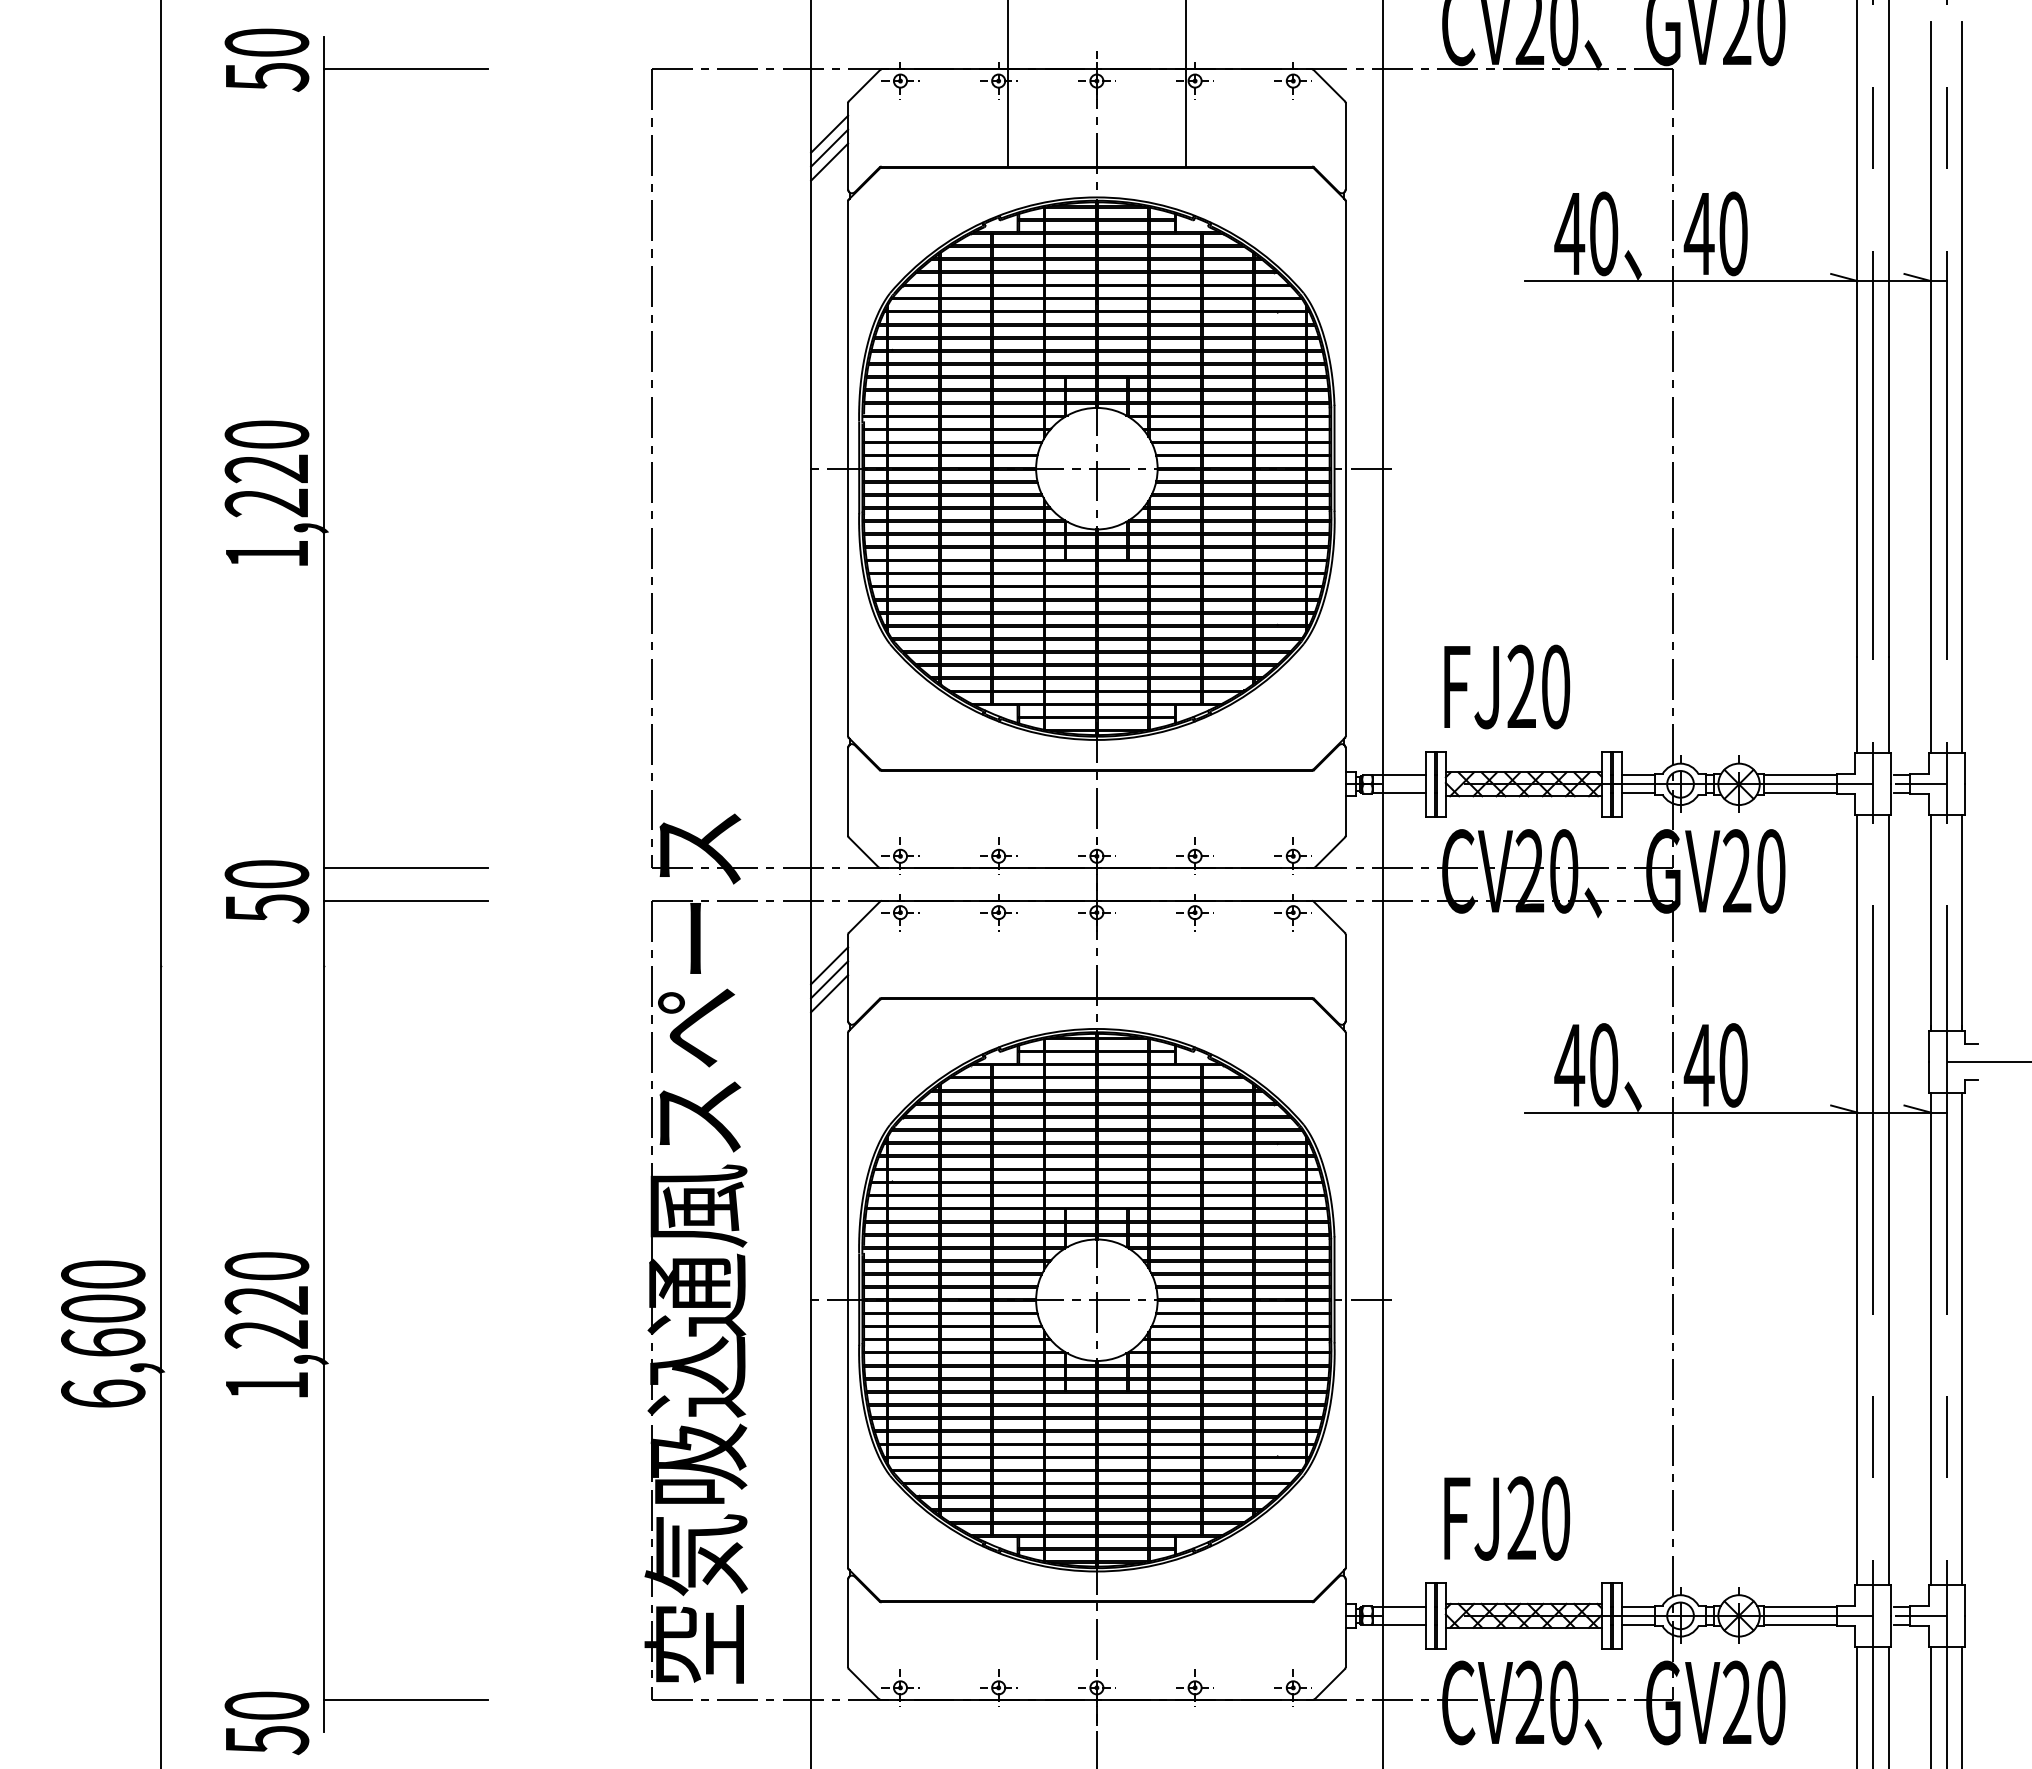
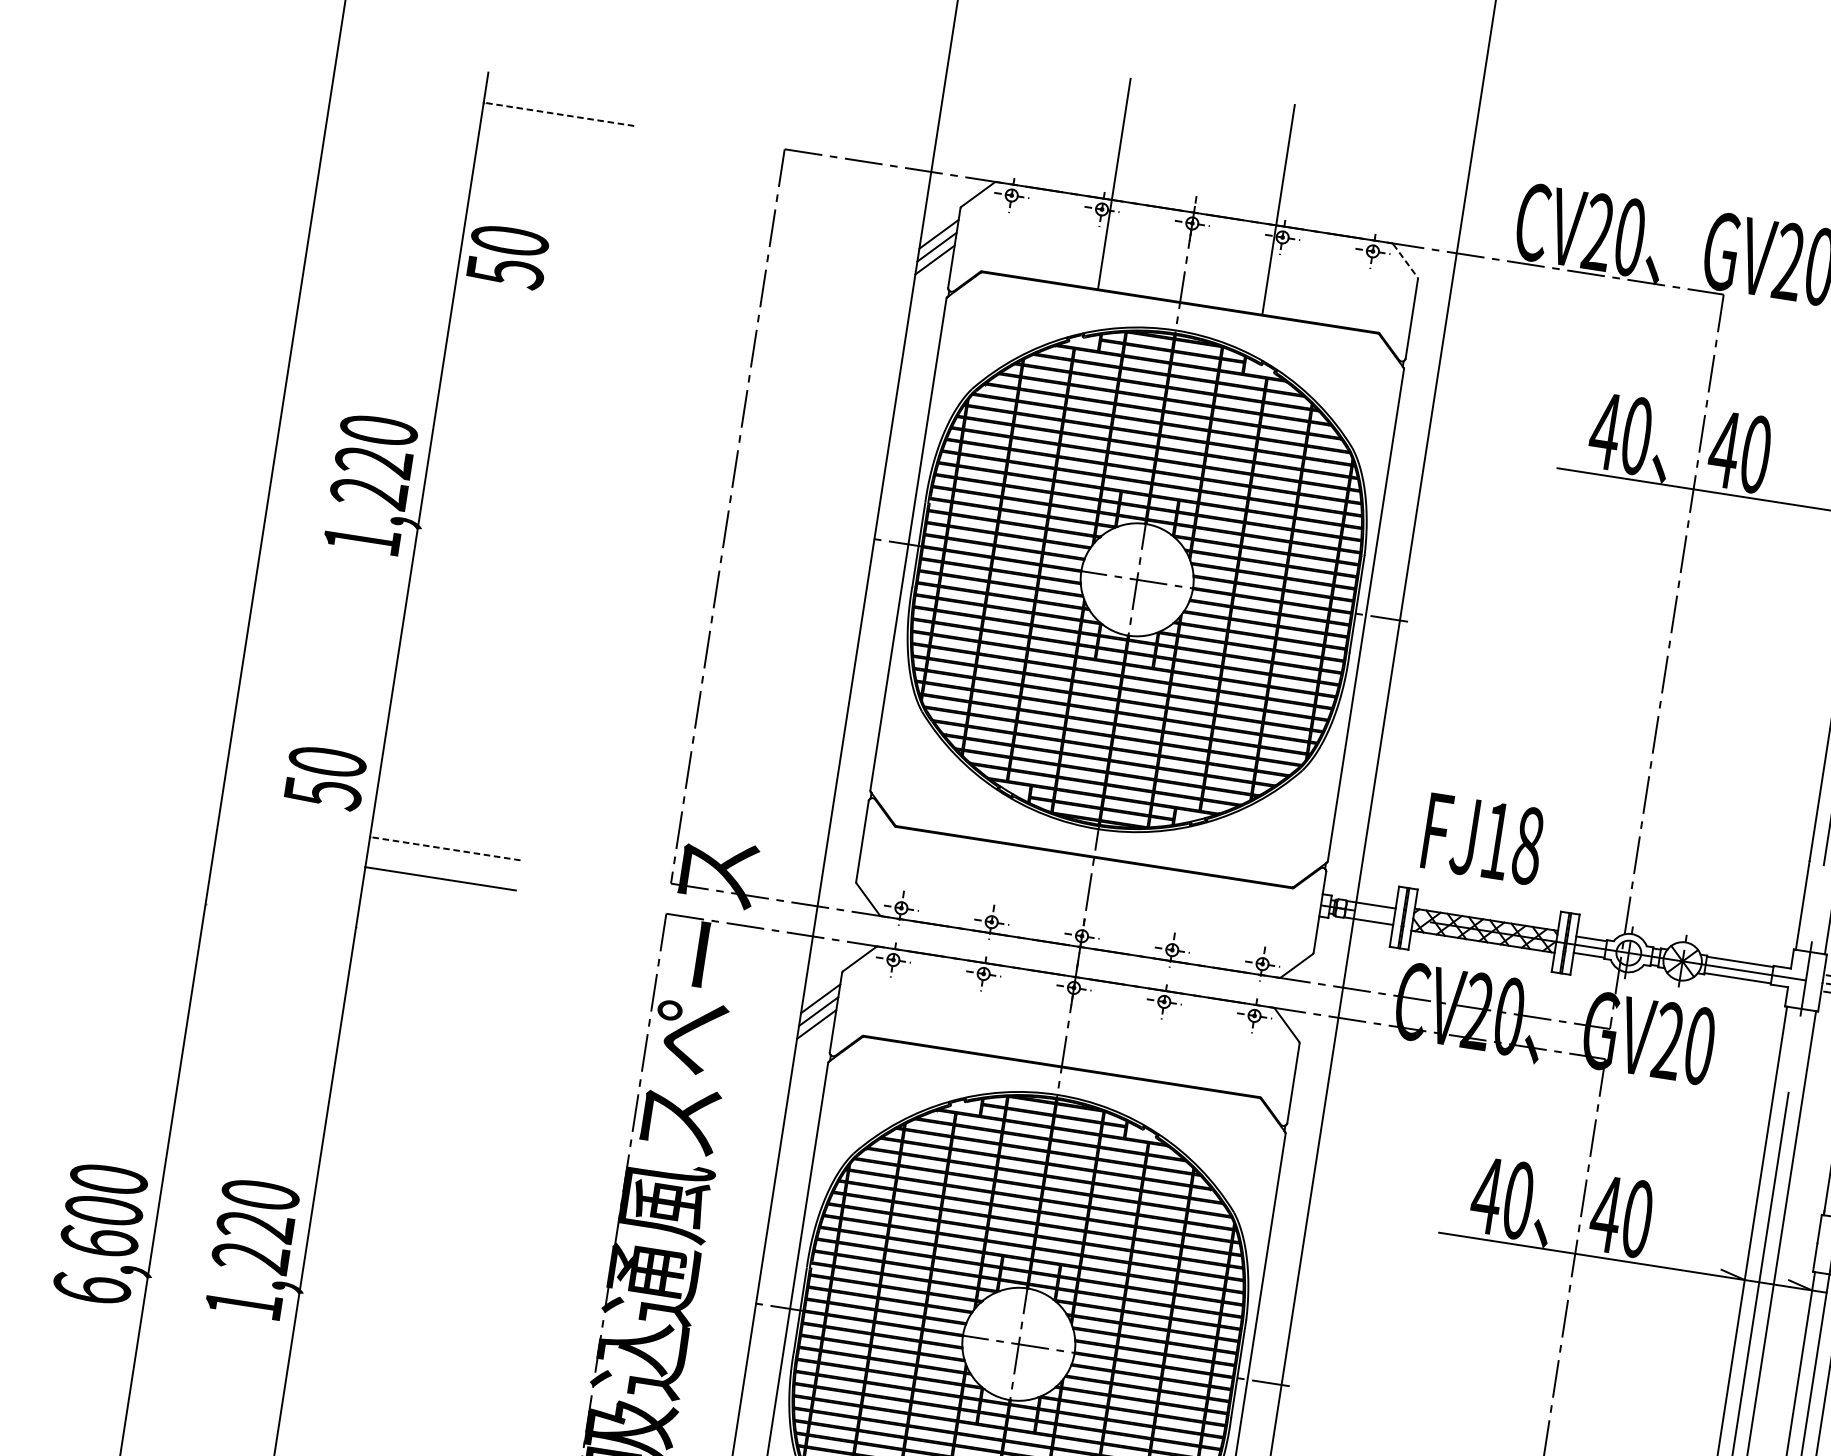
text: (266, 59) -> (507, 256), moved
line: (406, 69) -> (559, 114), solid -> dashed
line: (1329, 86) -> (1405, 261), solid -> dashed
text: (1538, 686) -> (1512, 842), FJ20 -> FJ18
line: (406, 868) -> (445, 849), solid -> dashed
text: (266, 891) -> (324, 777), moved

